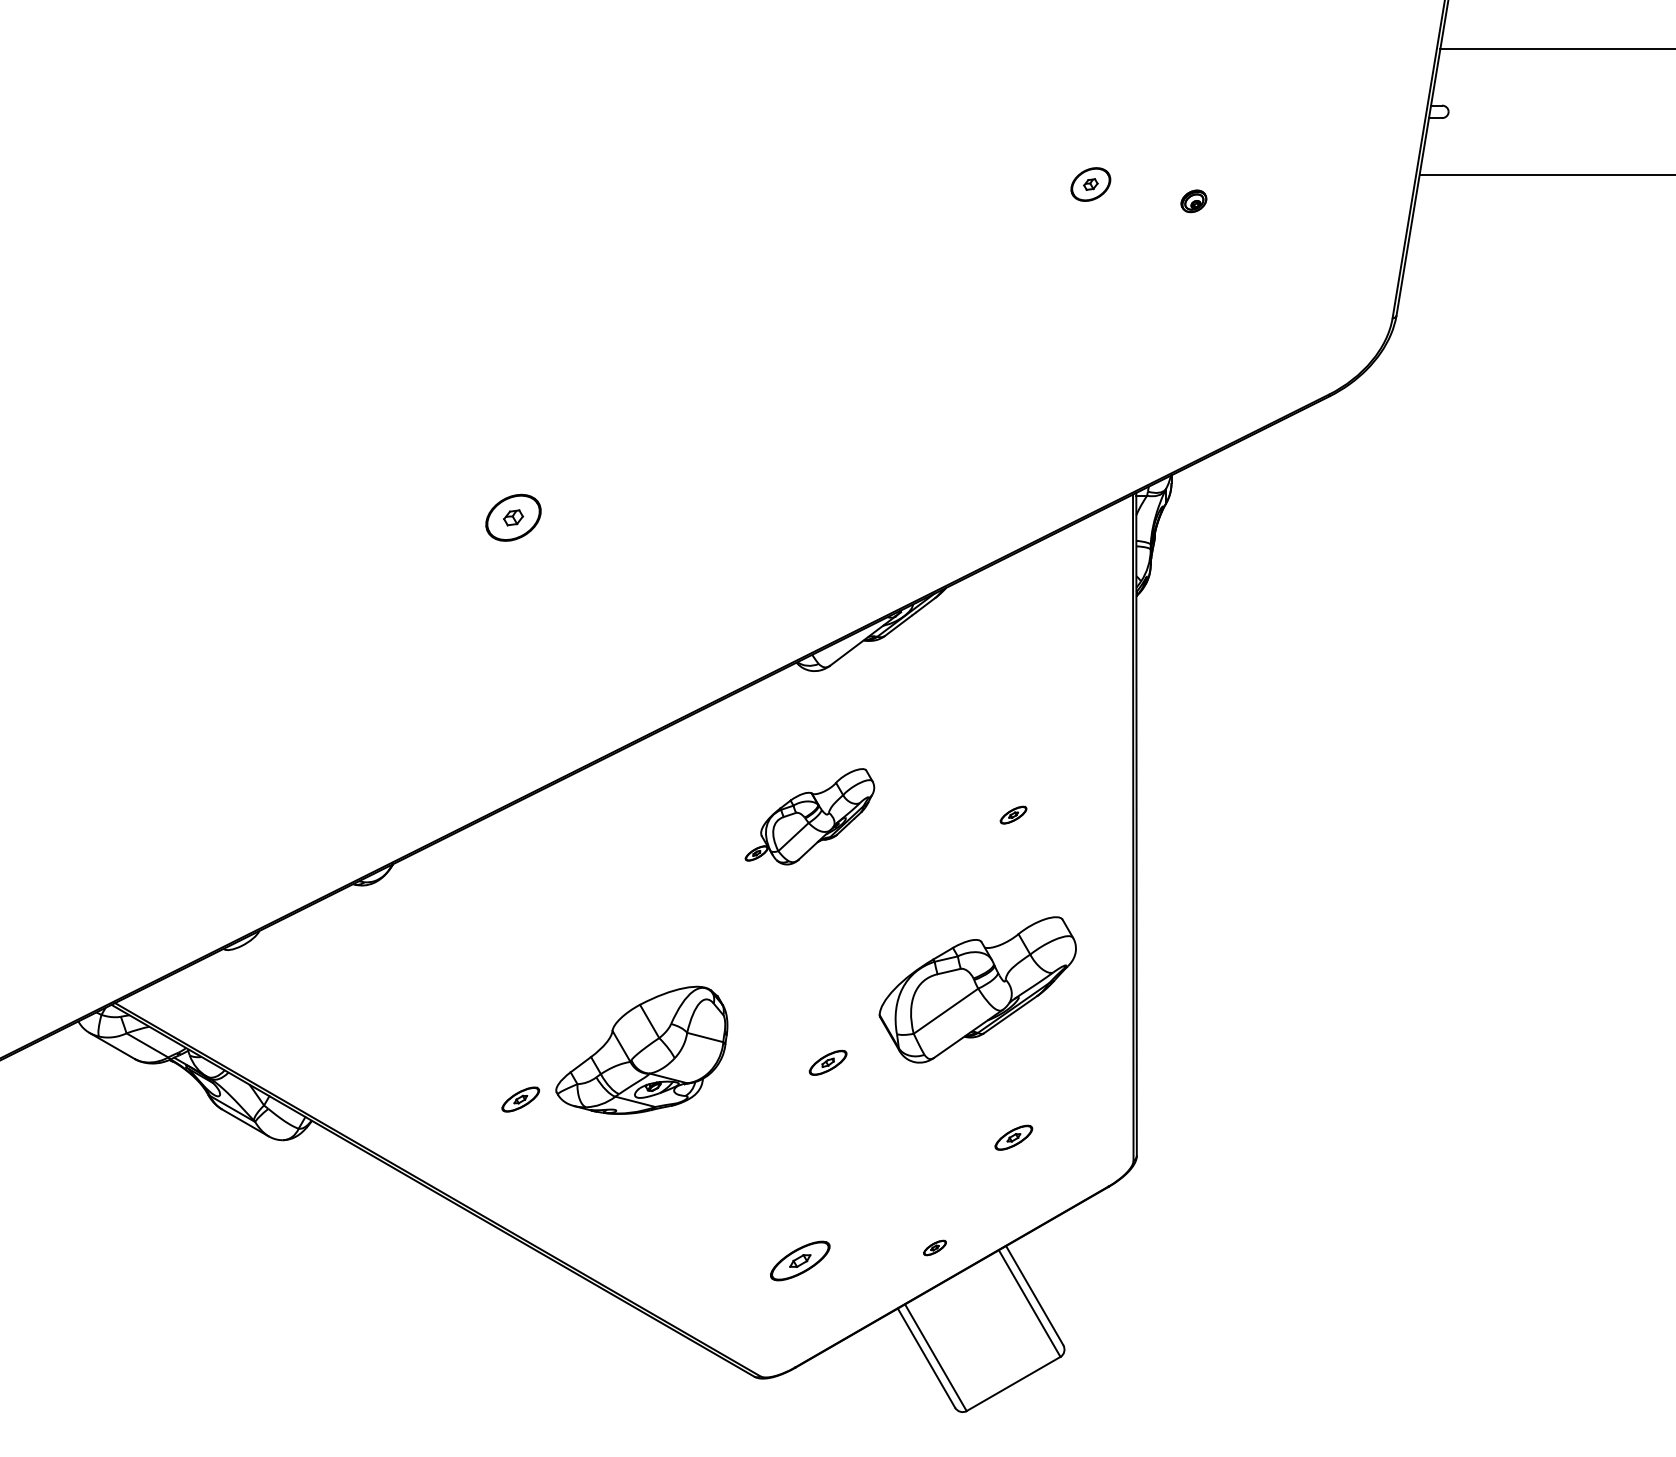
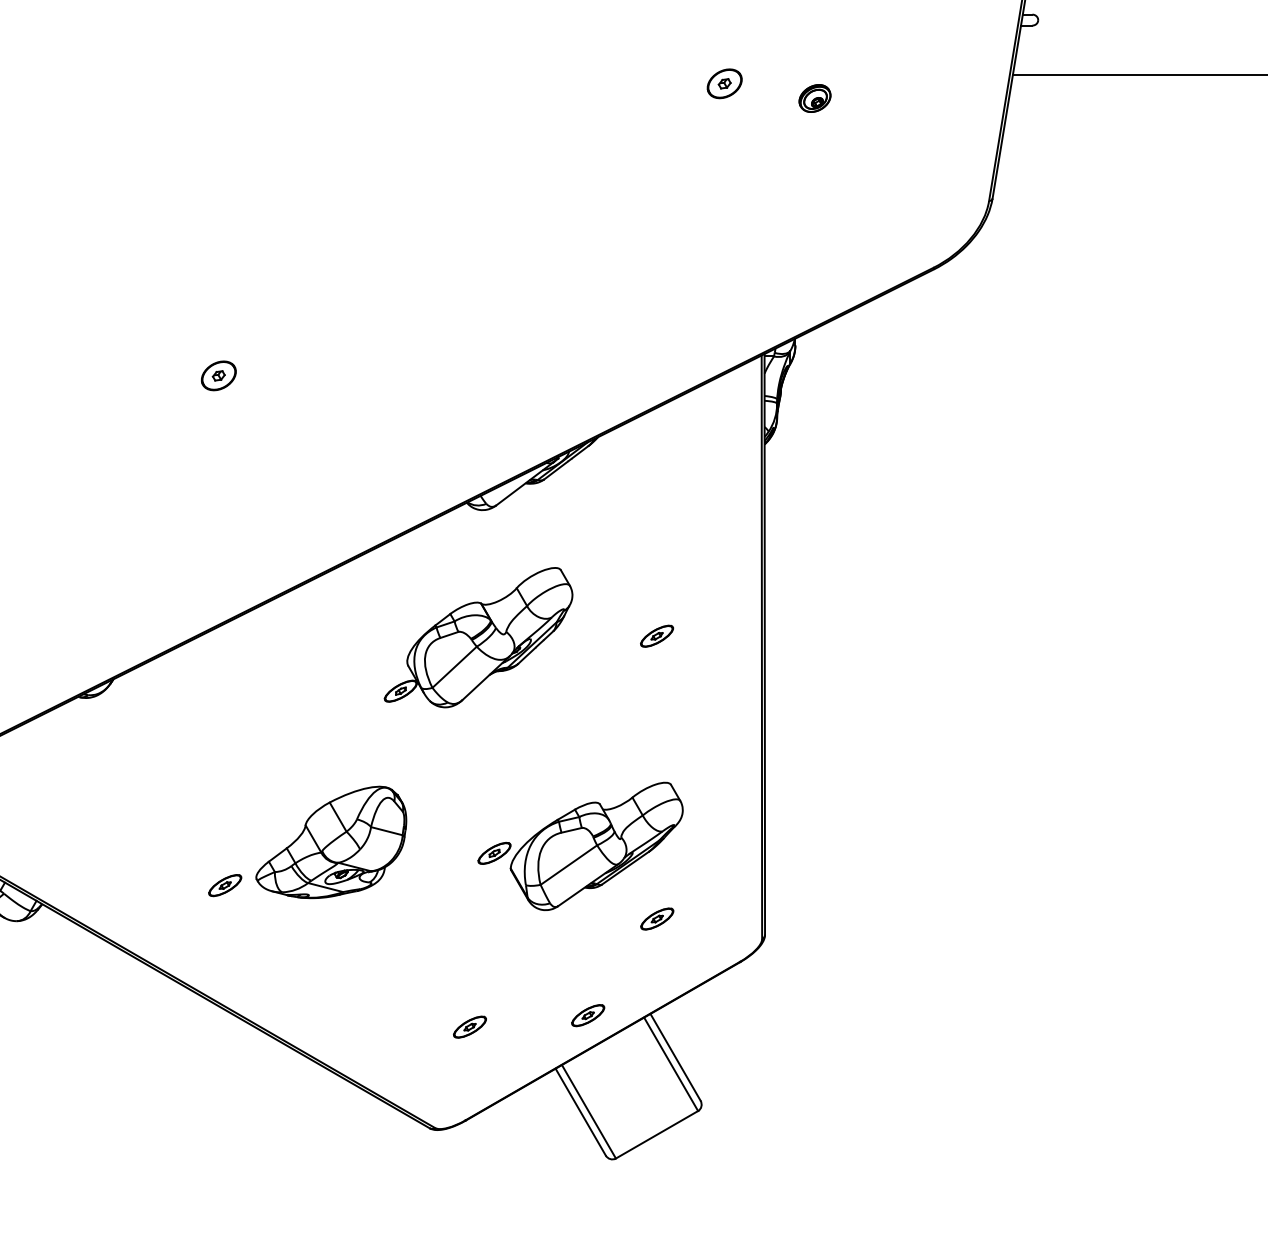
part: (1193, 201) -> (814, 98), size x1.43
part: (513, 517) -> (218, 375), size x0.71
part: (1013, 815) -> (656, 636), size x1.43
part: (809, 816) -> (478, 637), size x1.67
part: (977, 989) -> (596, 846), moved
part: (934, 1247) -> (587, 1015), size x1.67
part: (799, 1261) -> (469, 1027), size x0.62

